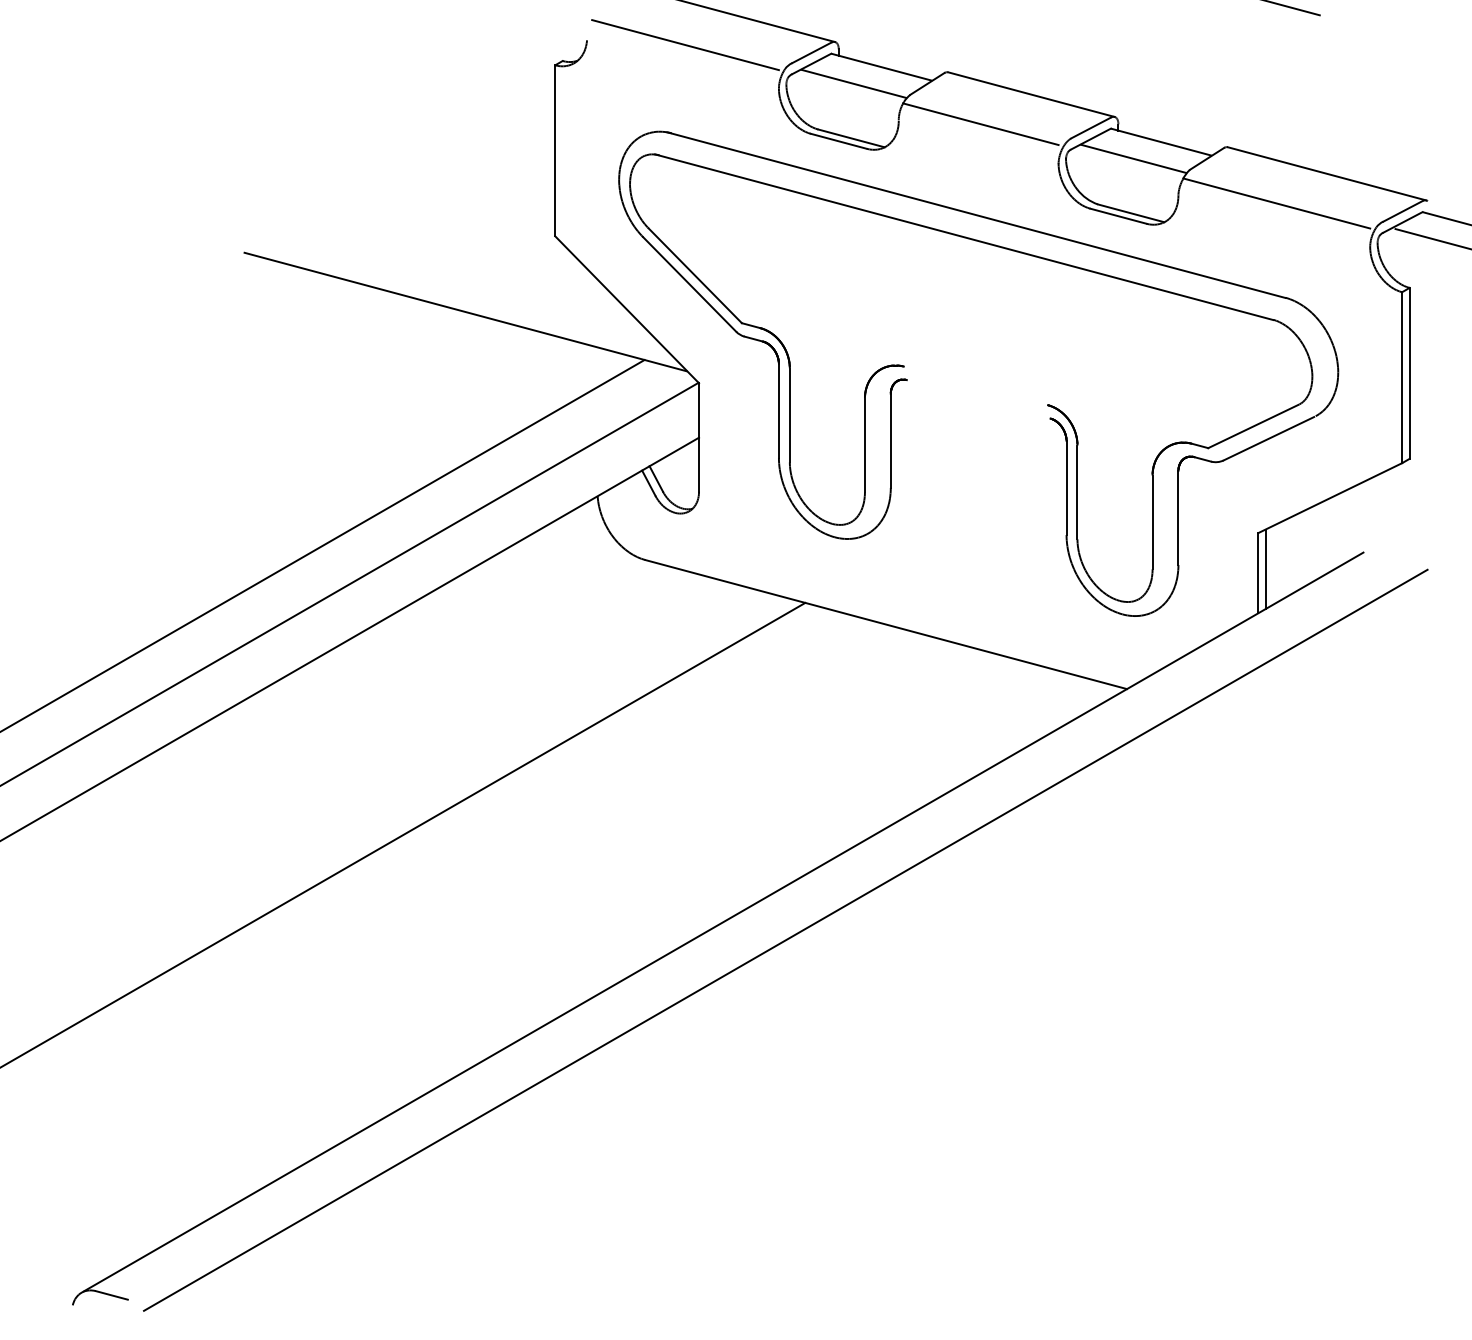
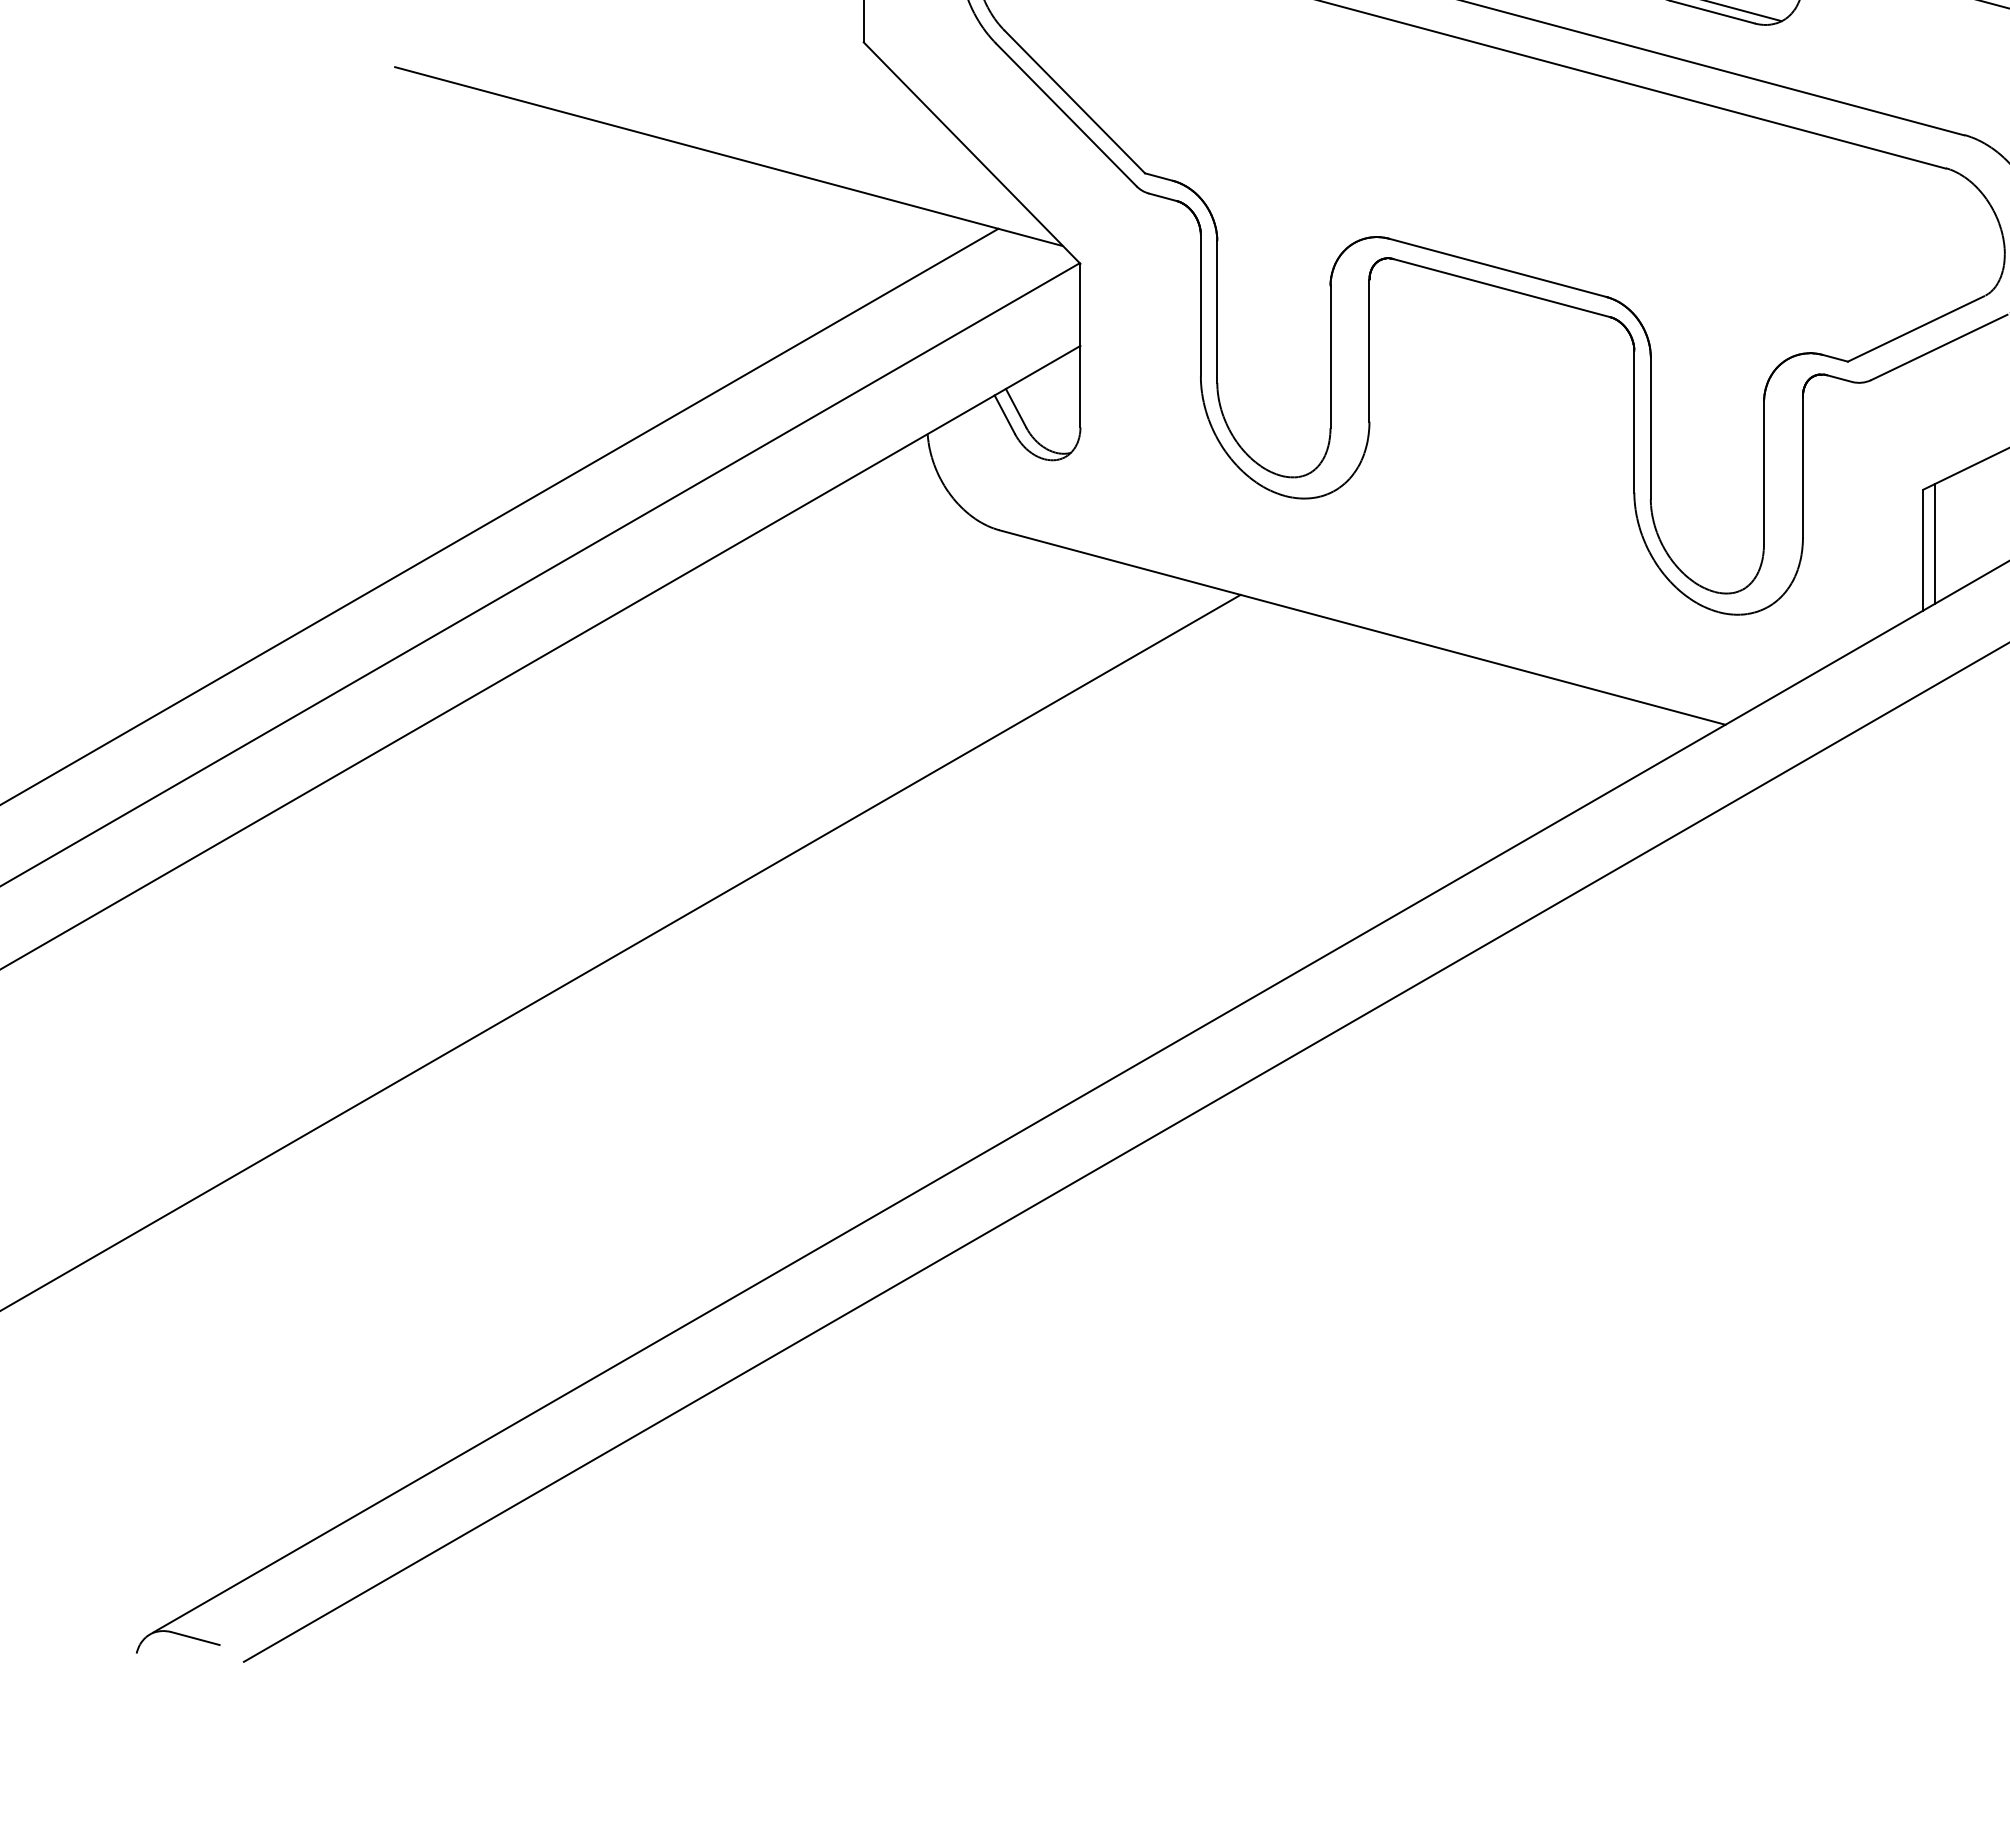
line: (975, 385) -> (1497, 267), added
line: (978, 399) -> (1501, 288), added

